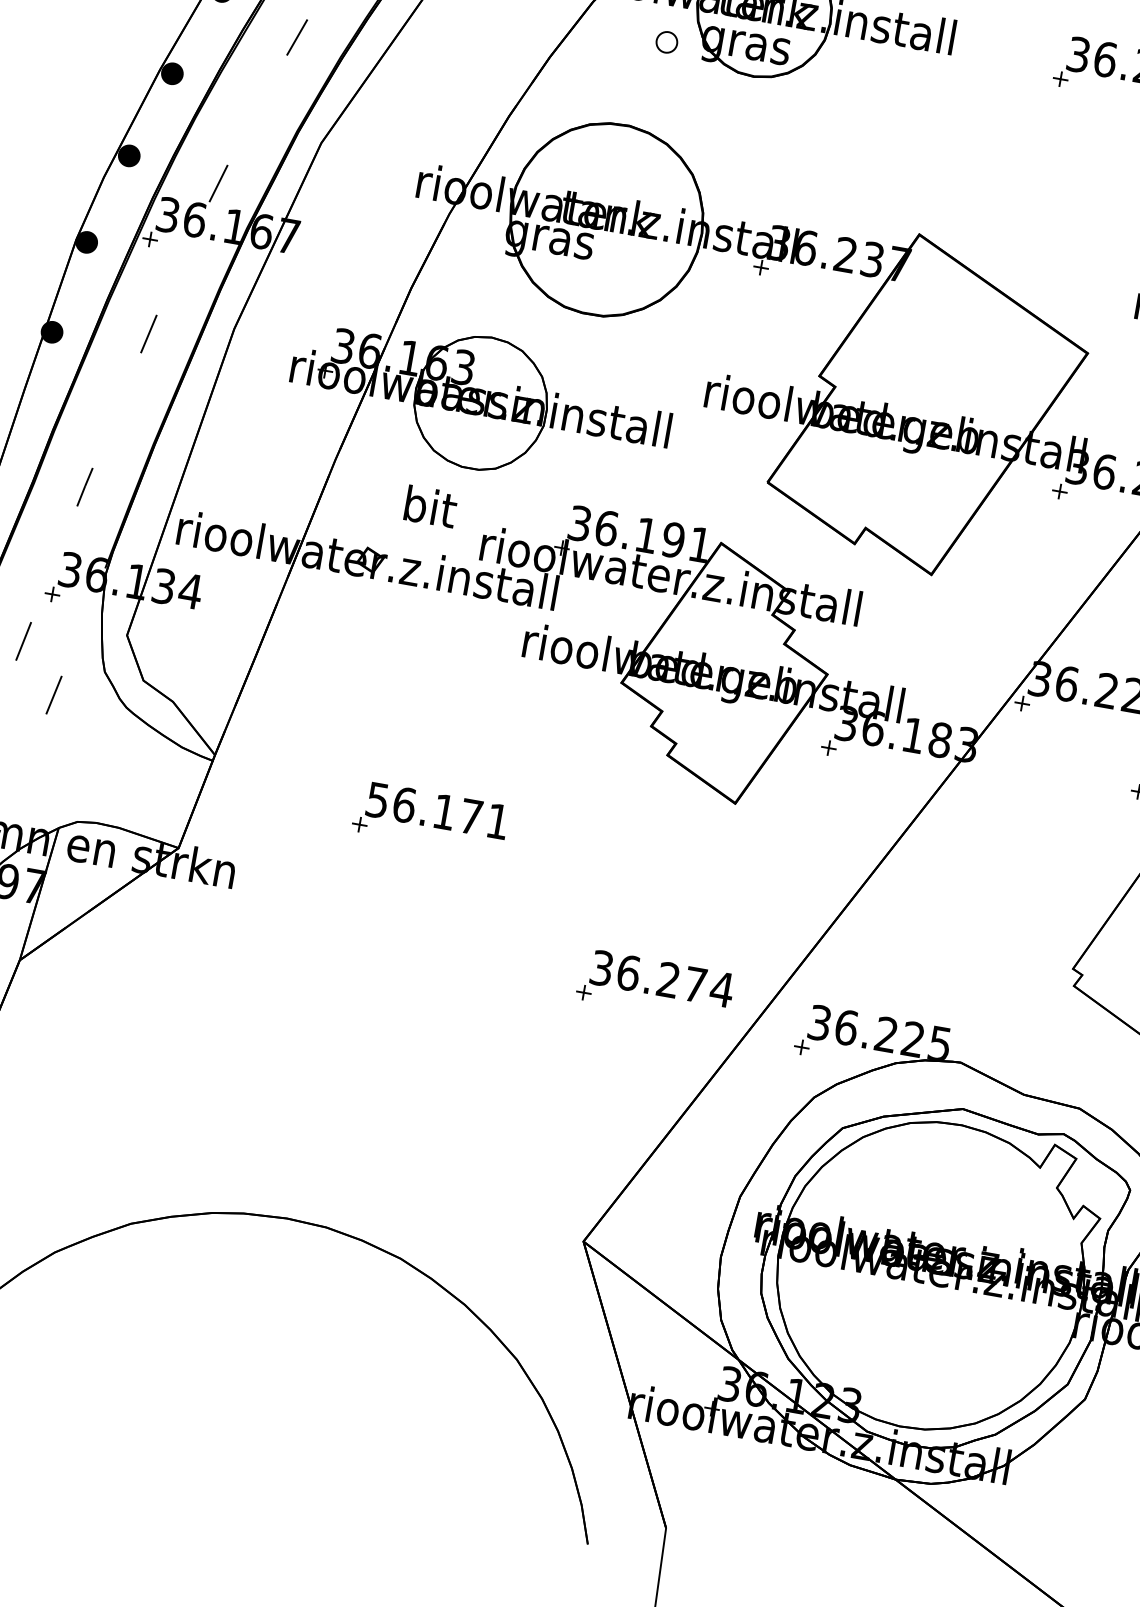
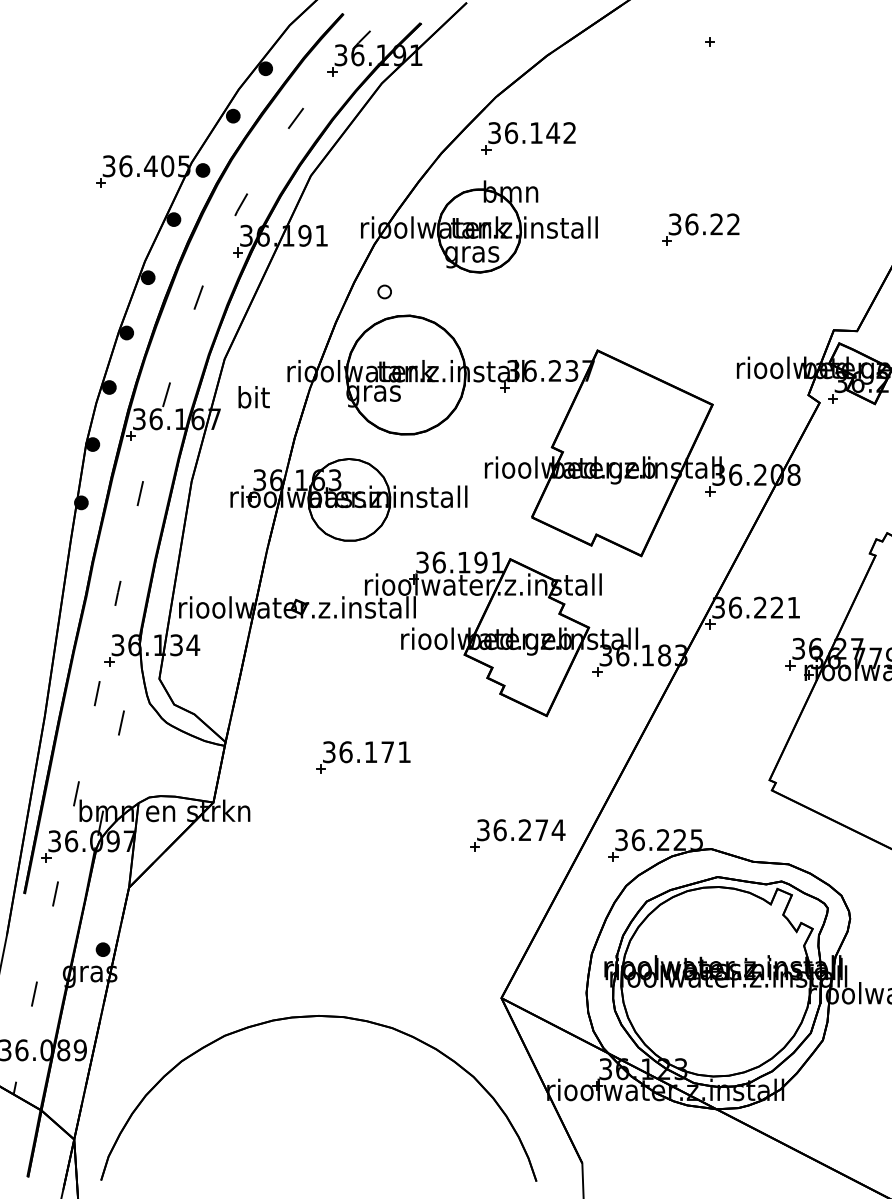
part: (666, 41) -> (384, 291), moved
text: (429, 506) -> (253, 397), moved
text: (378, 799) -> (329, 751), 56.171 -> 36.171

